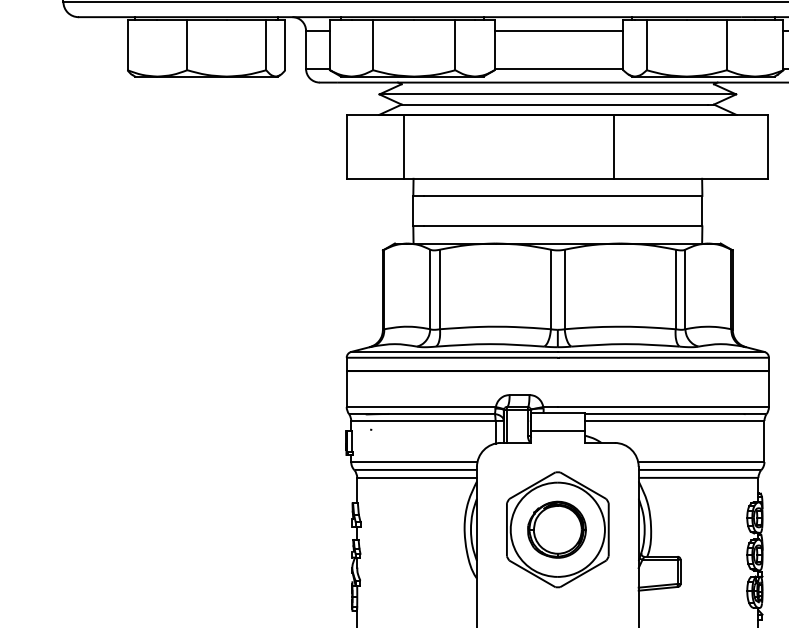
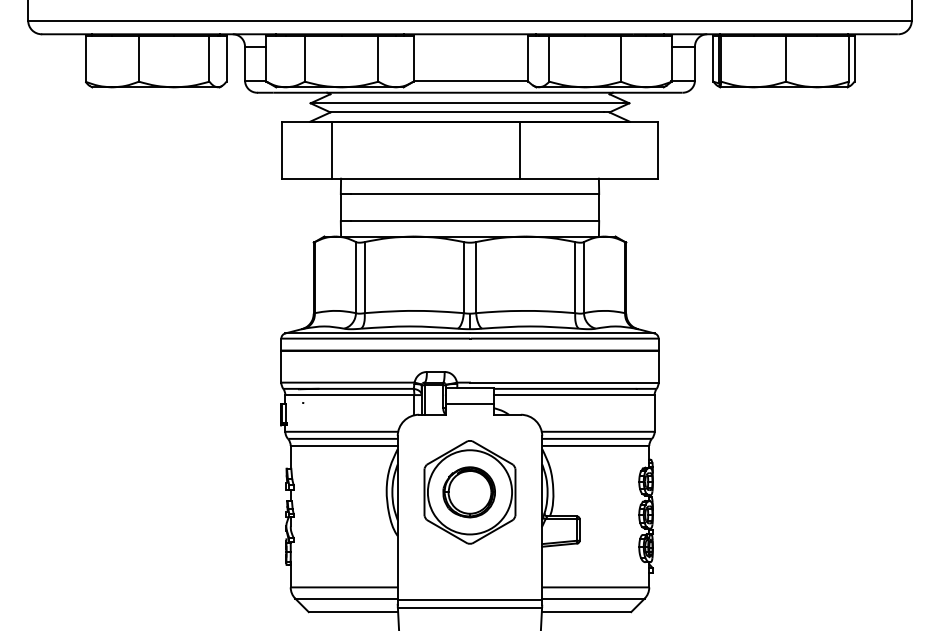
line: (558, 30) -> (470, 46), removed

